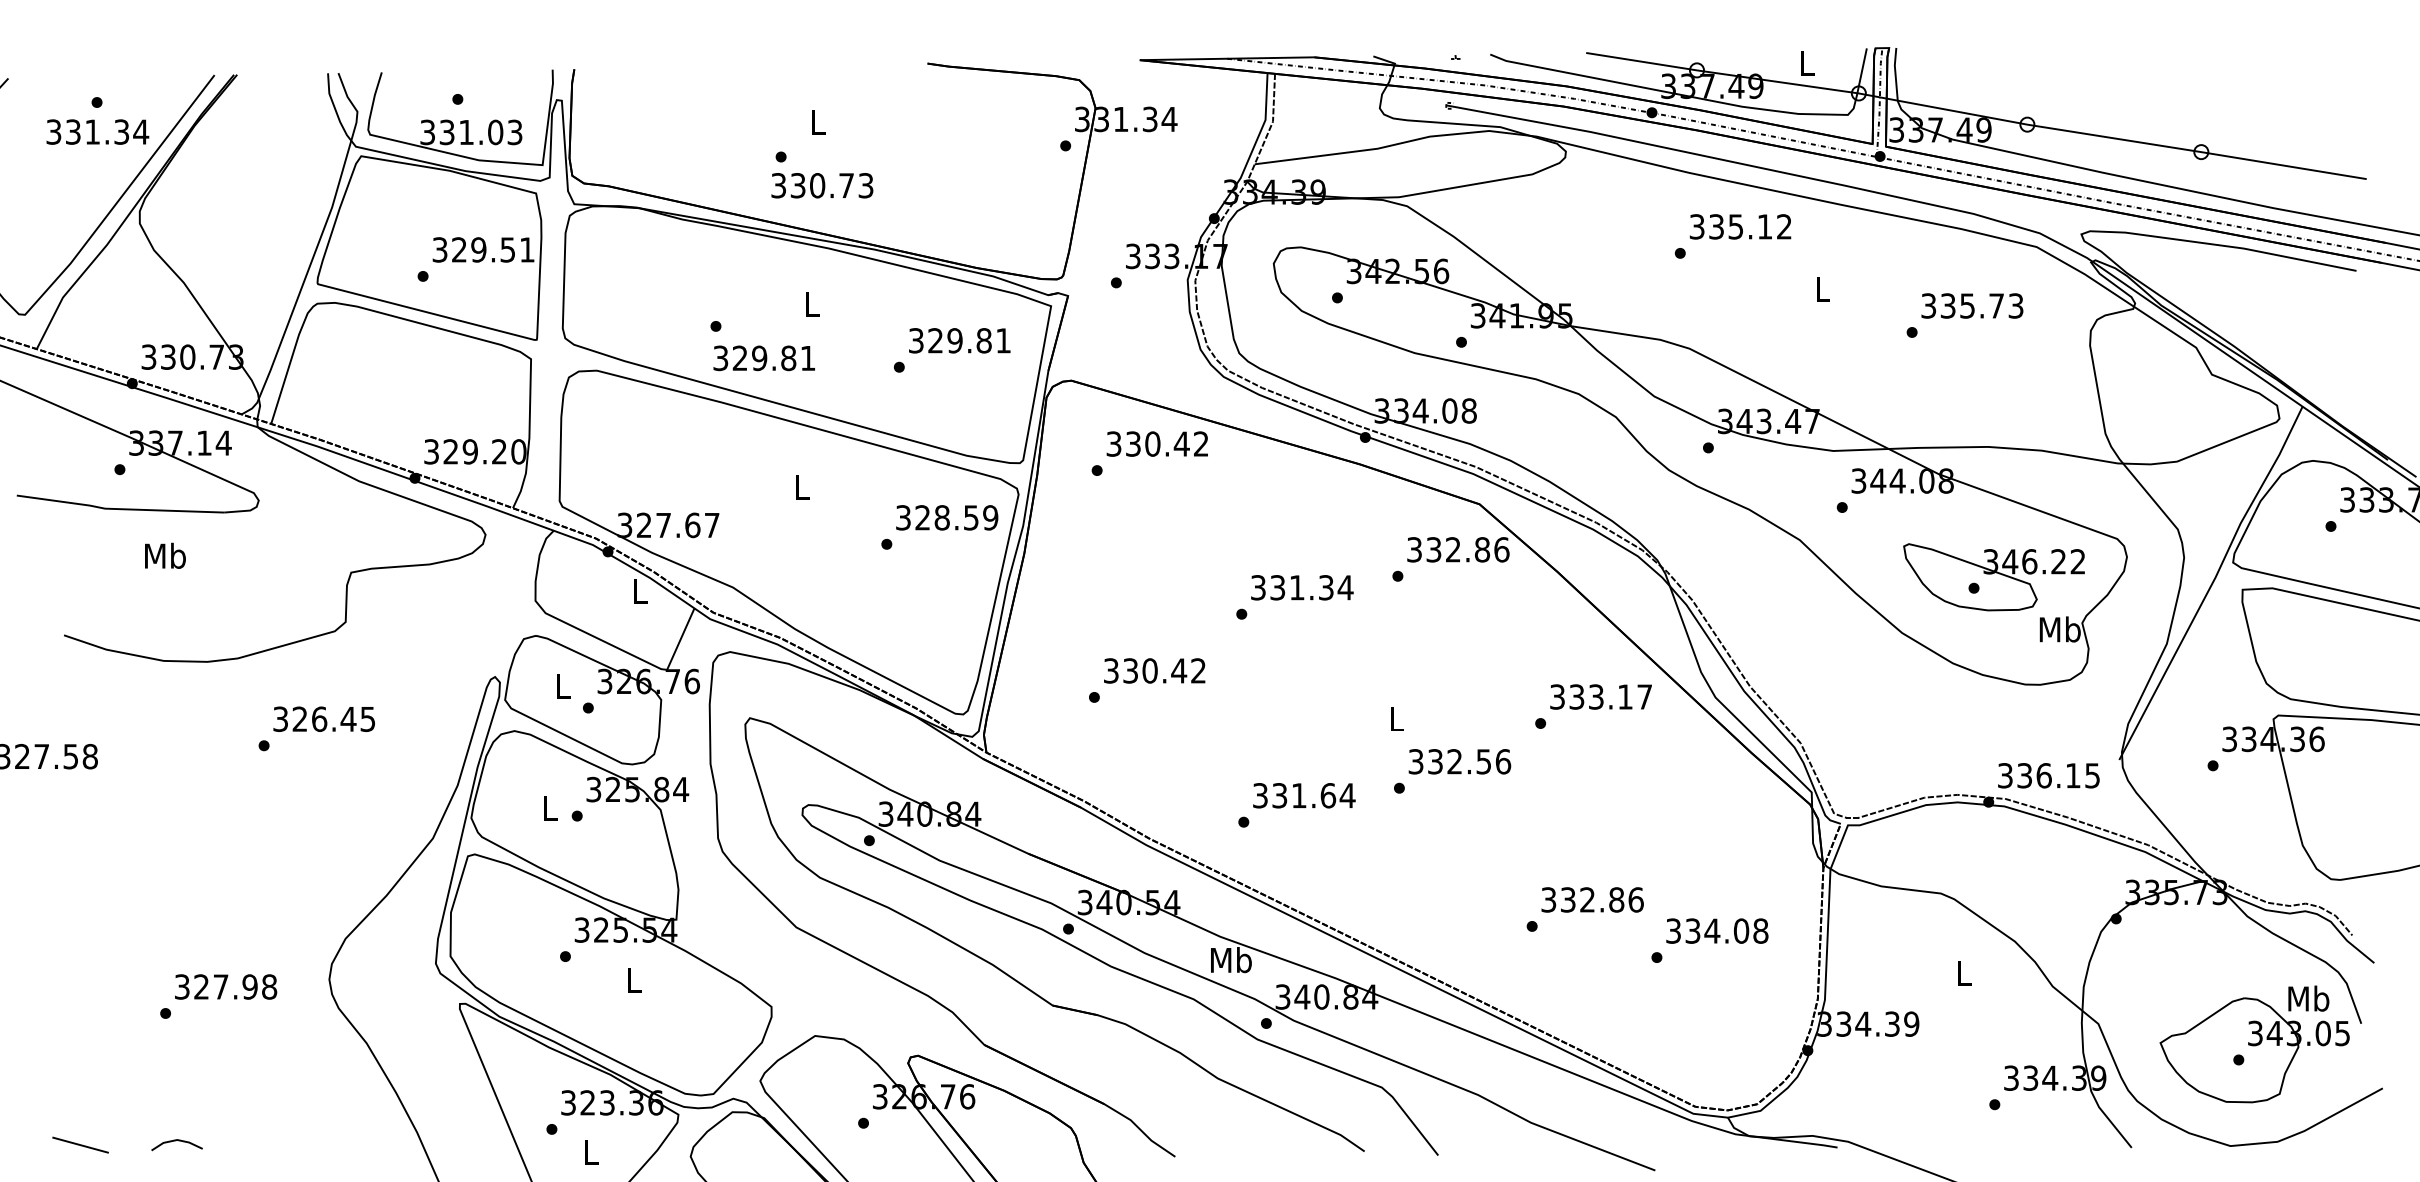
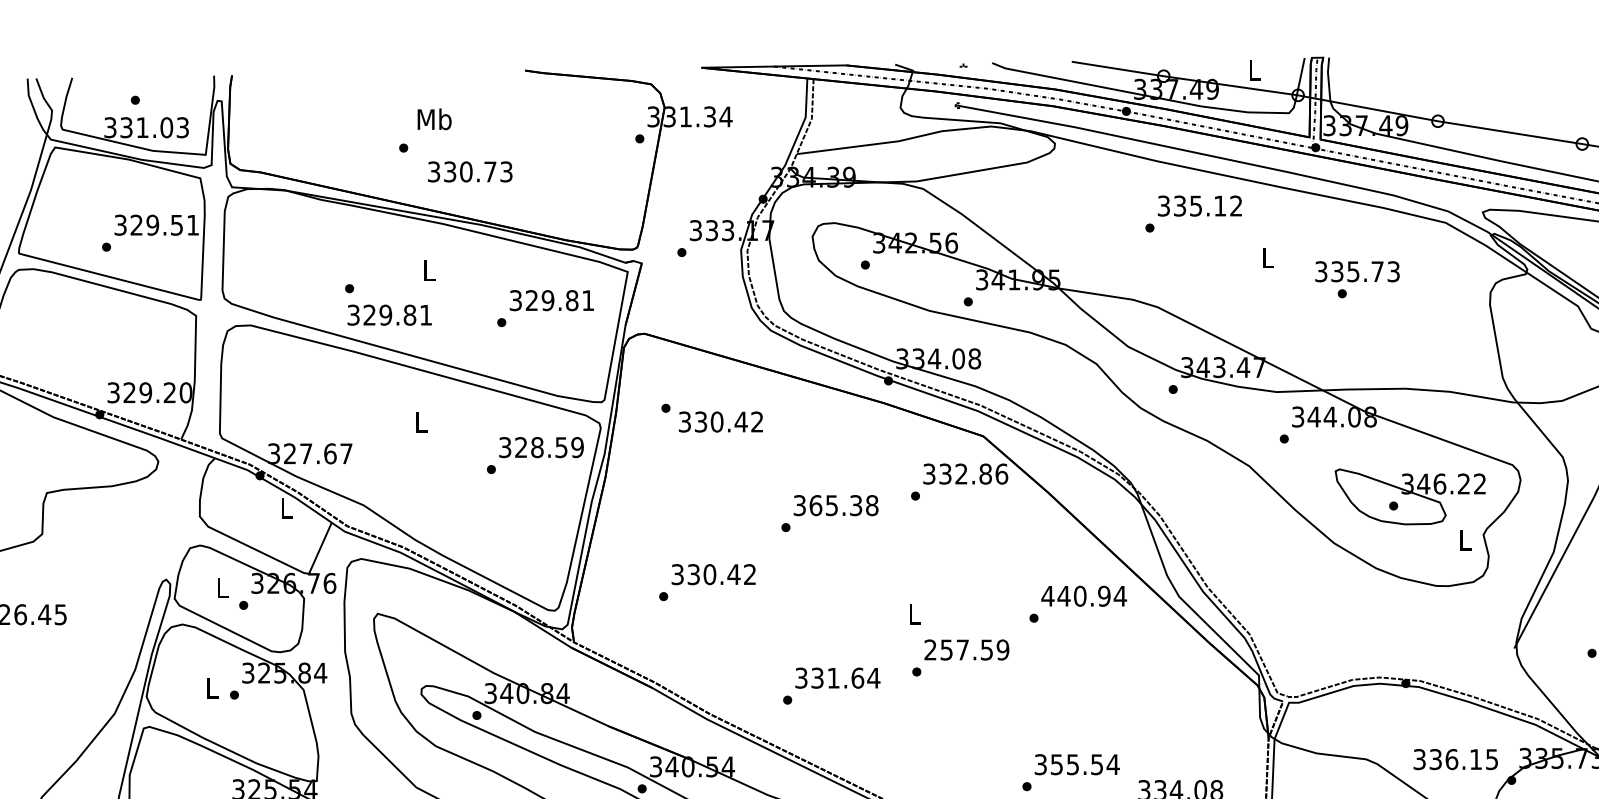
text: (818, 122) -> (434, 119), L -> Mb
text: (822, 185) -> (470, 171), moved
text: (1972, 305) -> (1357, 271), moved
text: (1156, 443) -> (720, 421), moved
text: (1311, 587) -> (843, 505), 331.34 -> 365.38
text: (2059, 629) -> (1464, 540), Mb -> L
text: (1600, 696) -> (1083, 595), 333.17 -> 440.94
text: (1459, 761) -> (966, 649), 332.56 -> 257.59
text: (2048, 775) -> (1455, 759), moved
text: (1602, 899) -> (1085, 764), 332.86 -> 355.54

